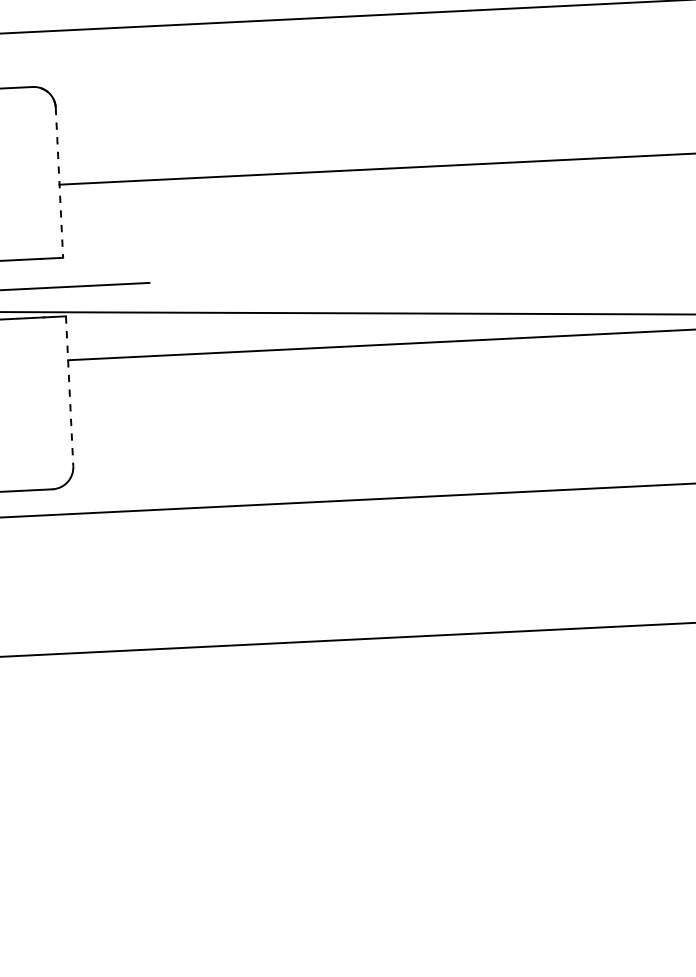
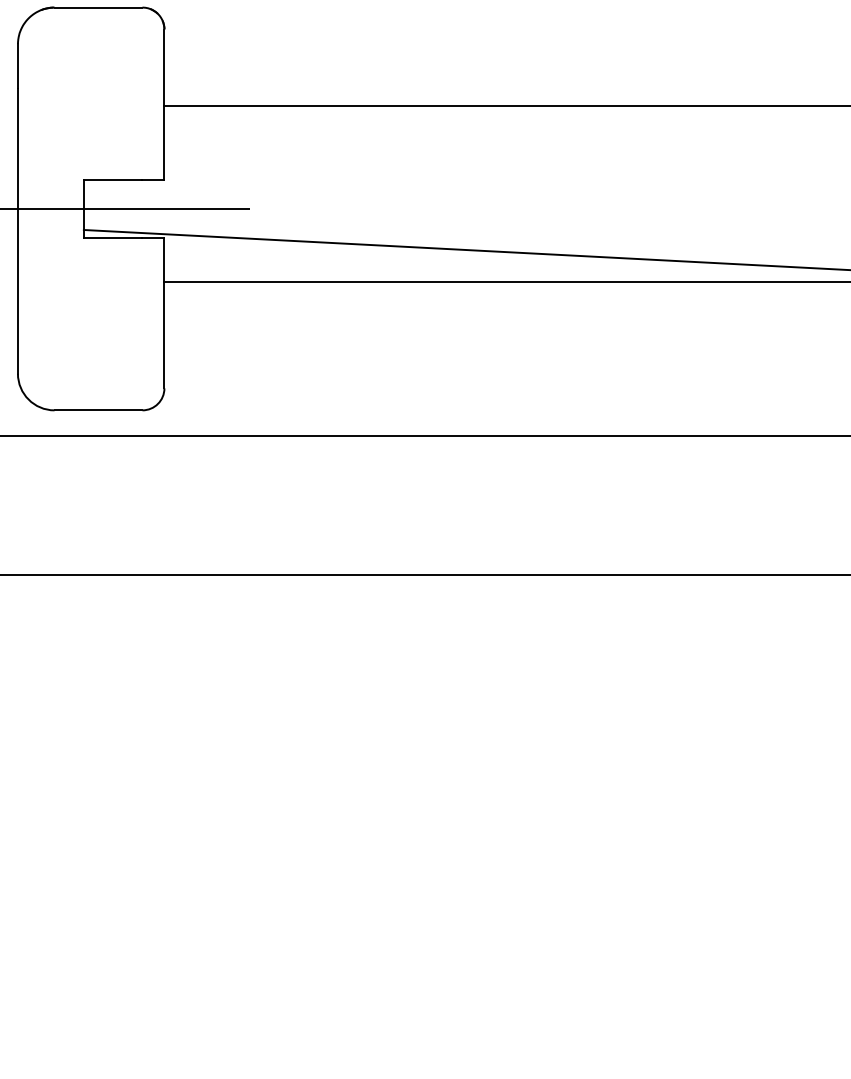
line: (59, 183) -> (164, 105), dashed -> solid
line: (69, 391) -> (164, 313), dashed -> solid

